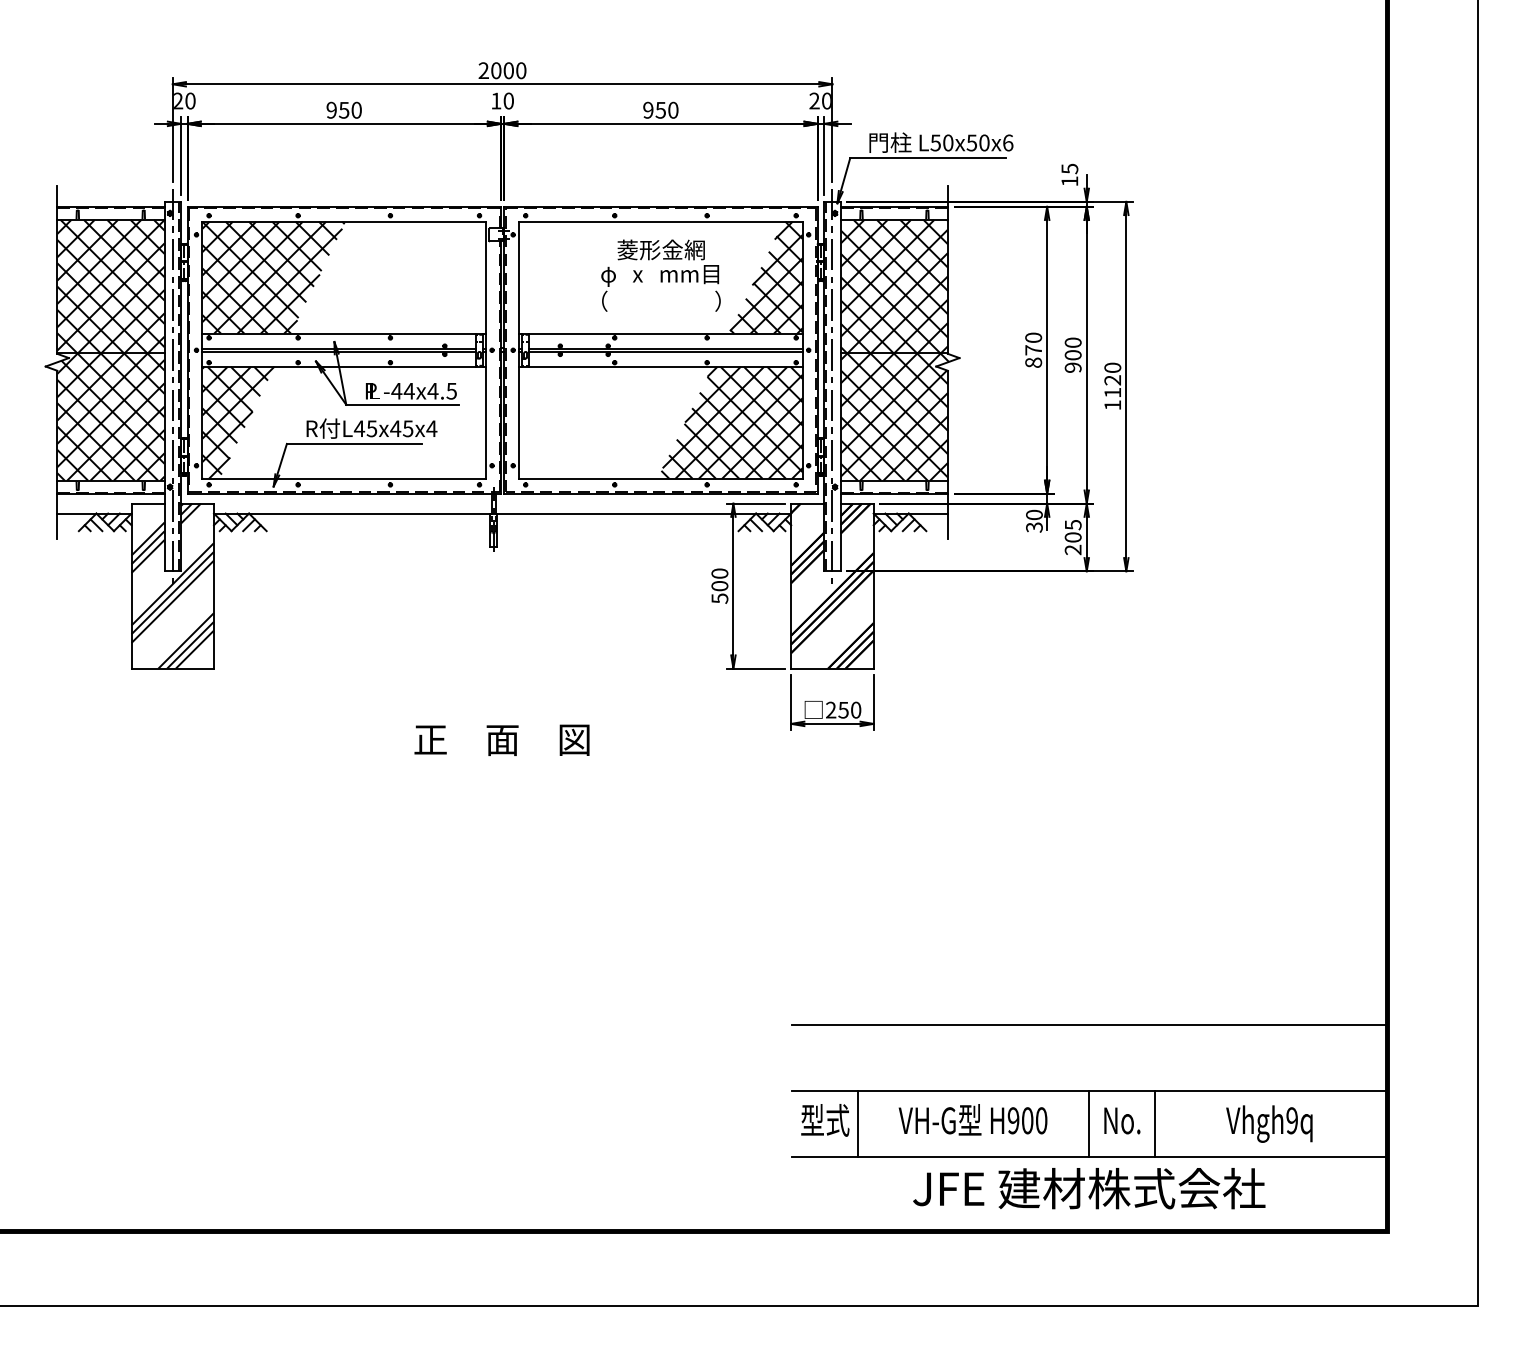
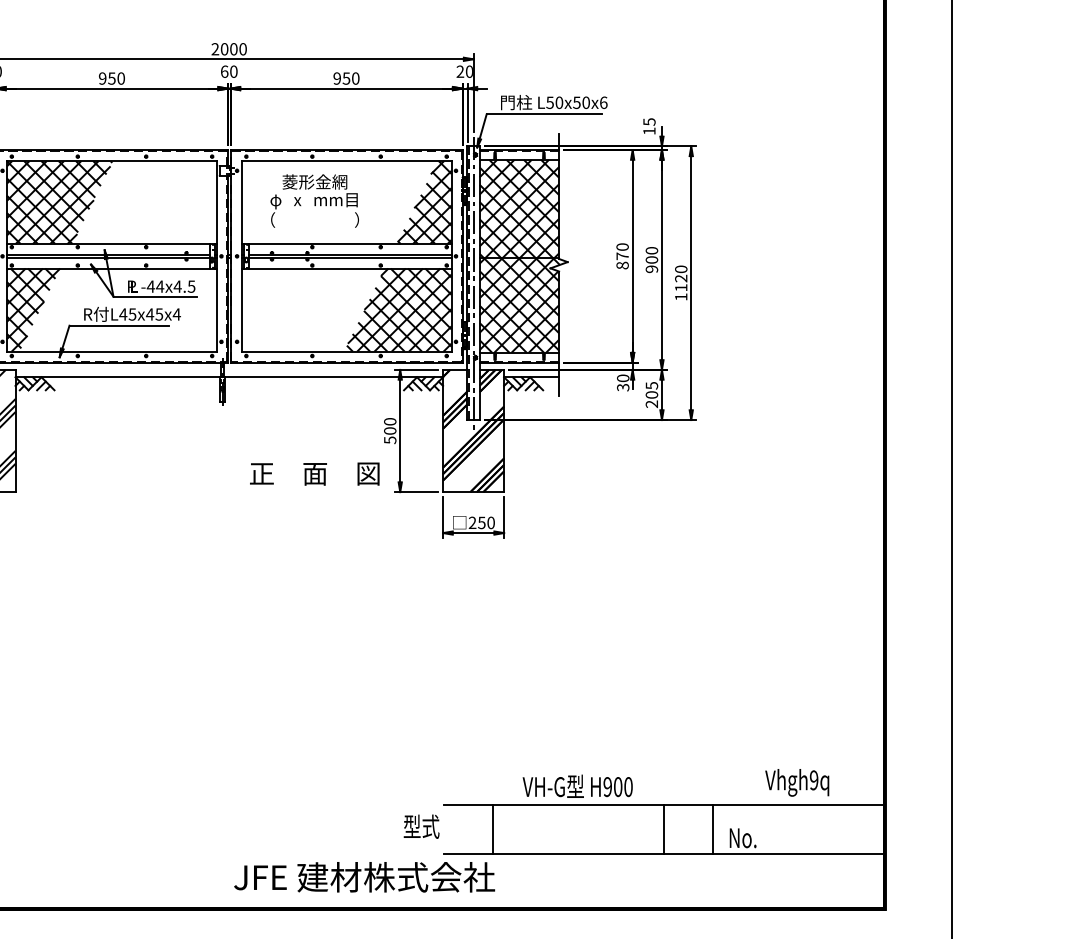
text: (496, 100) -> (224, 71), 10 -> 60
text: (660, 275) -> (314, 200), moved
text: (501, 739) -> (314, 473), moved
line: (1088, 1025) -> (663, 756), removed
text: (972, 1119) -> (577, 786), moved
text: (825, 1120) -> (421, 826), moved
text: (1122, 1120) -> (743, 837), moved
text: (1269, 1123) -> (797, 782), moved
text: (1089, 1188) -> (364, 877), moved

